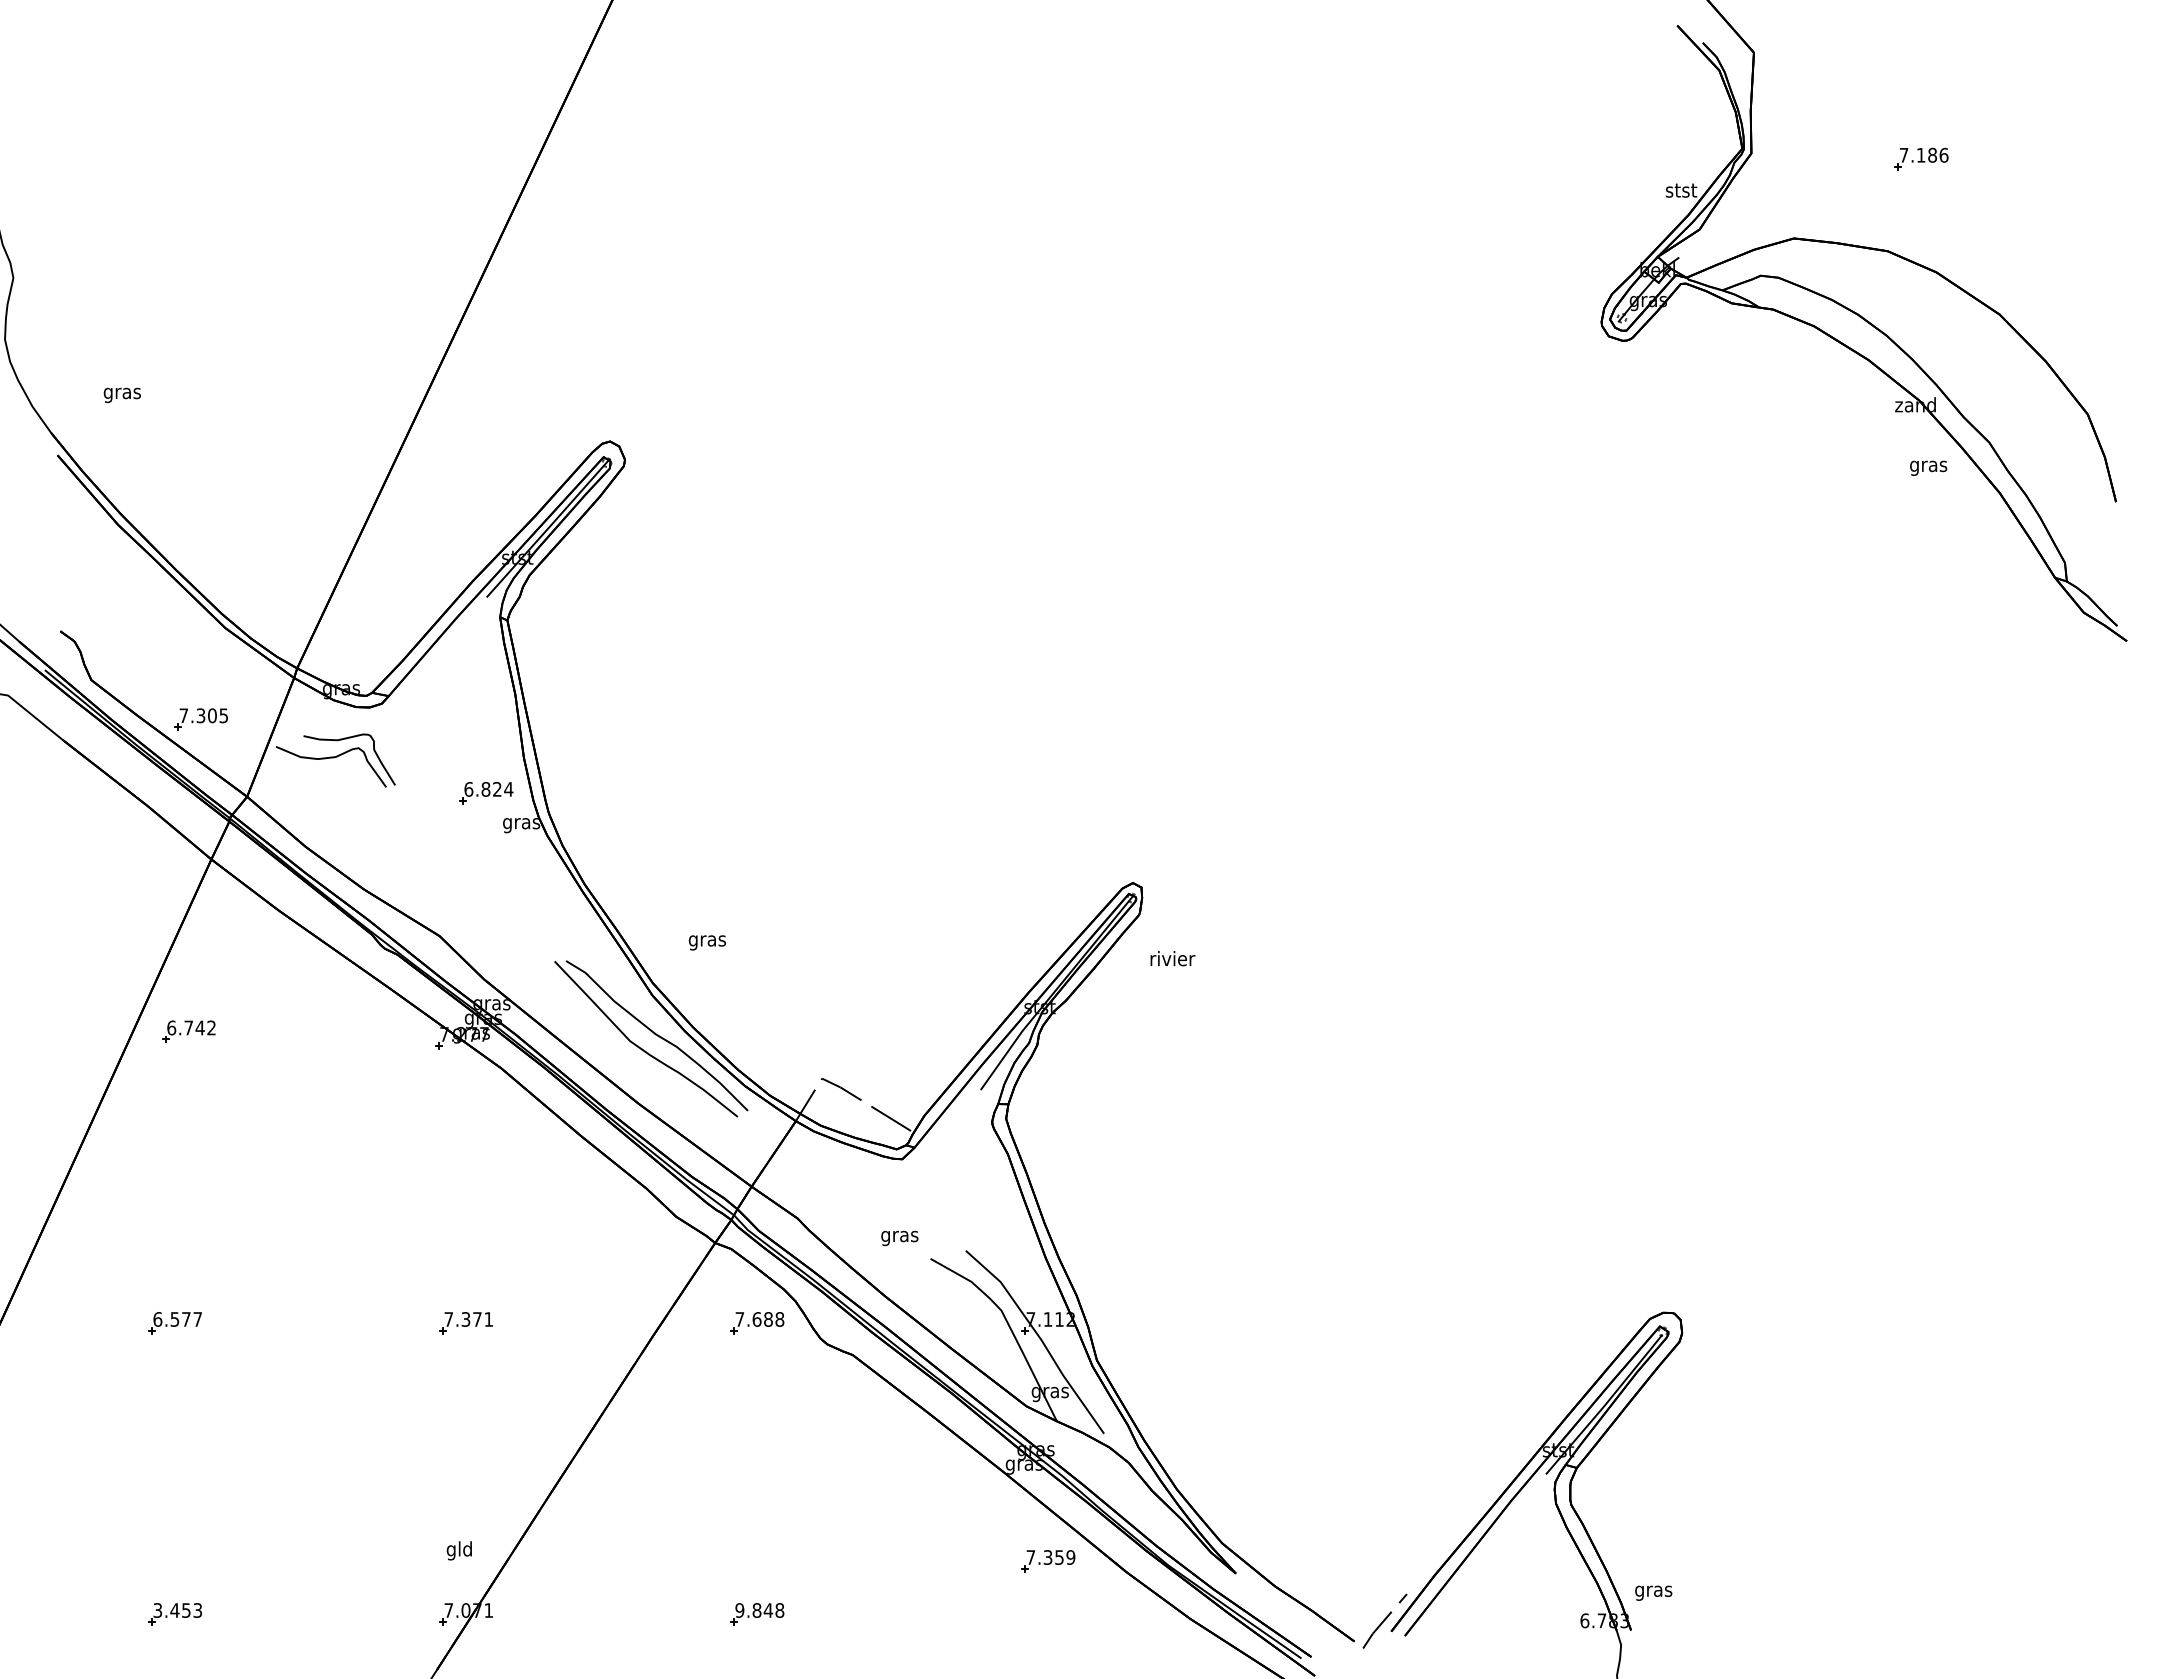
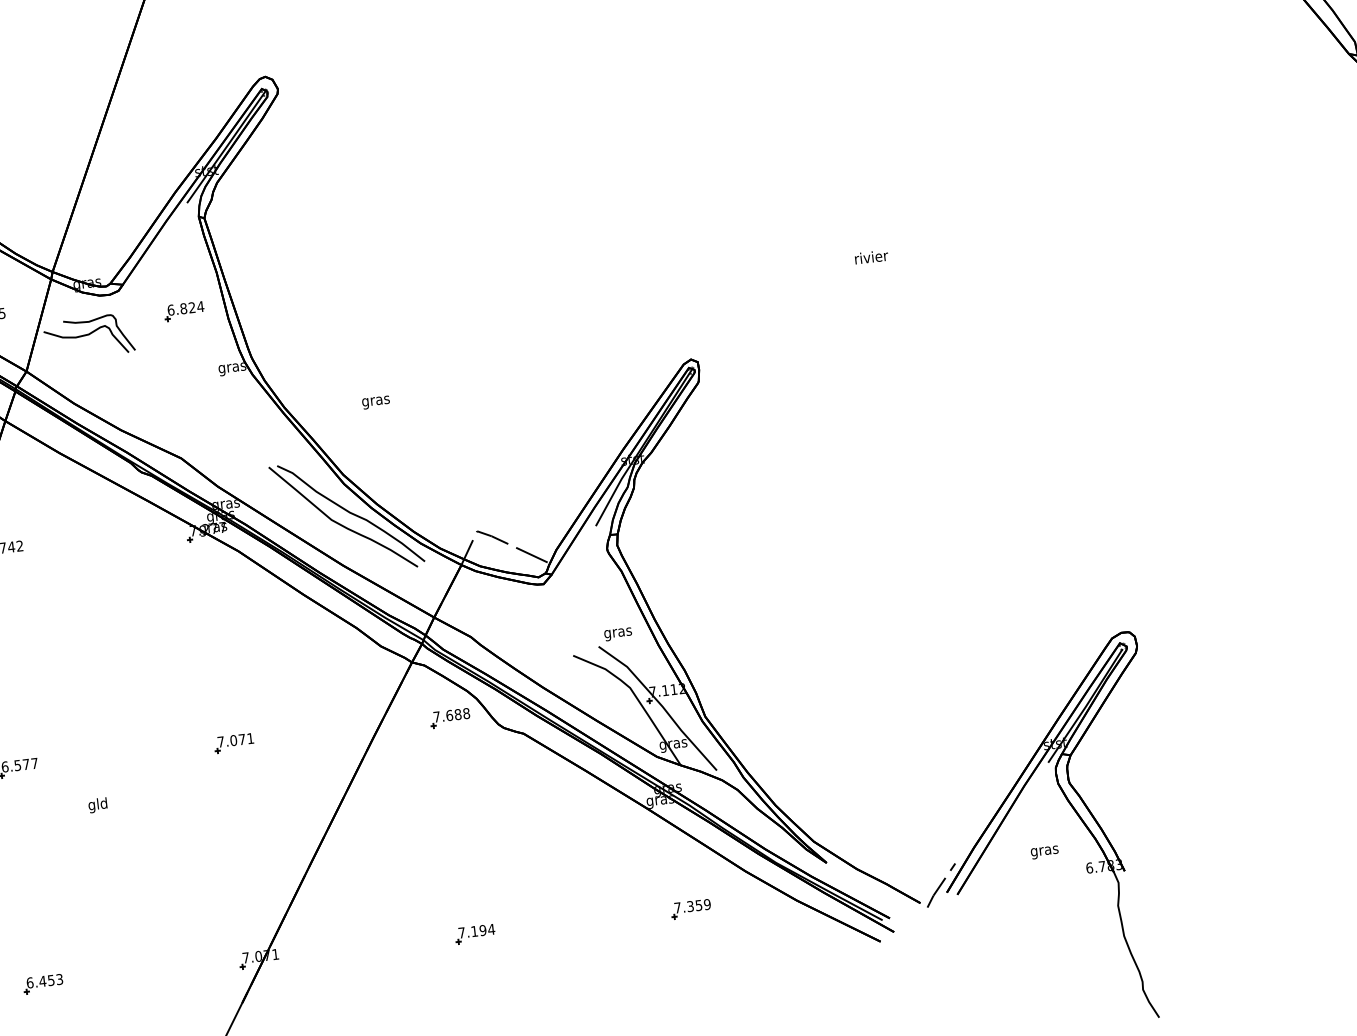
part: (486, 793) -> (184, 311), moved
text: (706, 942) -> (375, 402), moved
text: (1172, 958) -> (871, 257), moved
text: (899, 1238) -> (618, 634), moved
text: (465, 1319) -> (233, 740), 7.371 -> 7.071
text: (458, 1550) -> (97, 805), moved
part: (1048, 1561) -> (691, 909), moved
text: (1653, 1592) -> (1044, 851), moved
text: (157, 1610) -> (29, 982), 3.453 -> 6.453
text: (759, 1610) -> (476, 931), 9.848 -> 7.194

